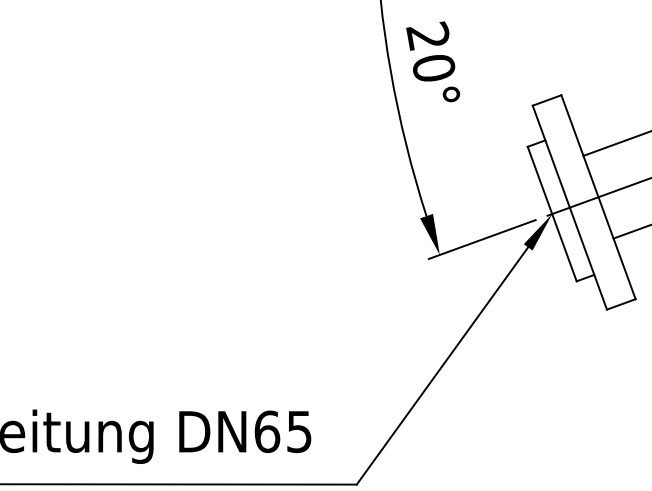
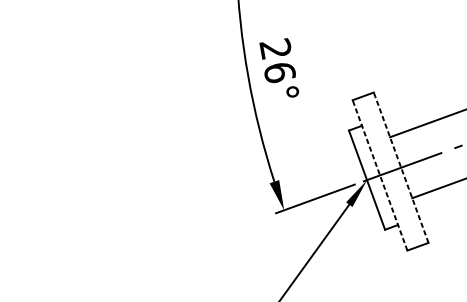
text: (434, 68) -> (280, 72), 20° -> 26°
line: (598, 197) -> (401, 167), solid -> dashed
line: (569, 207) -> (379, 175), solid -> dashed

